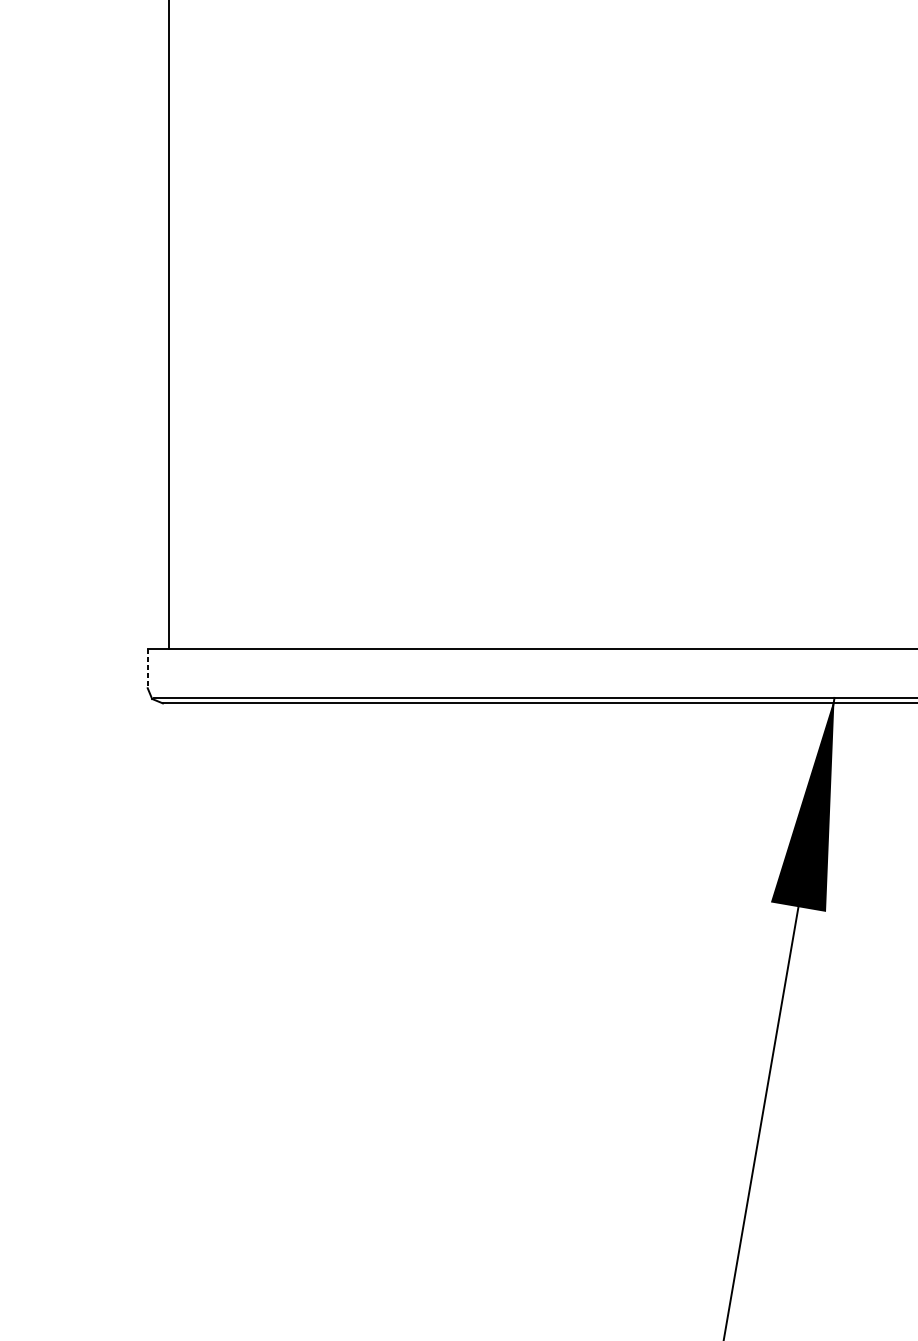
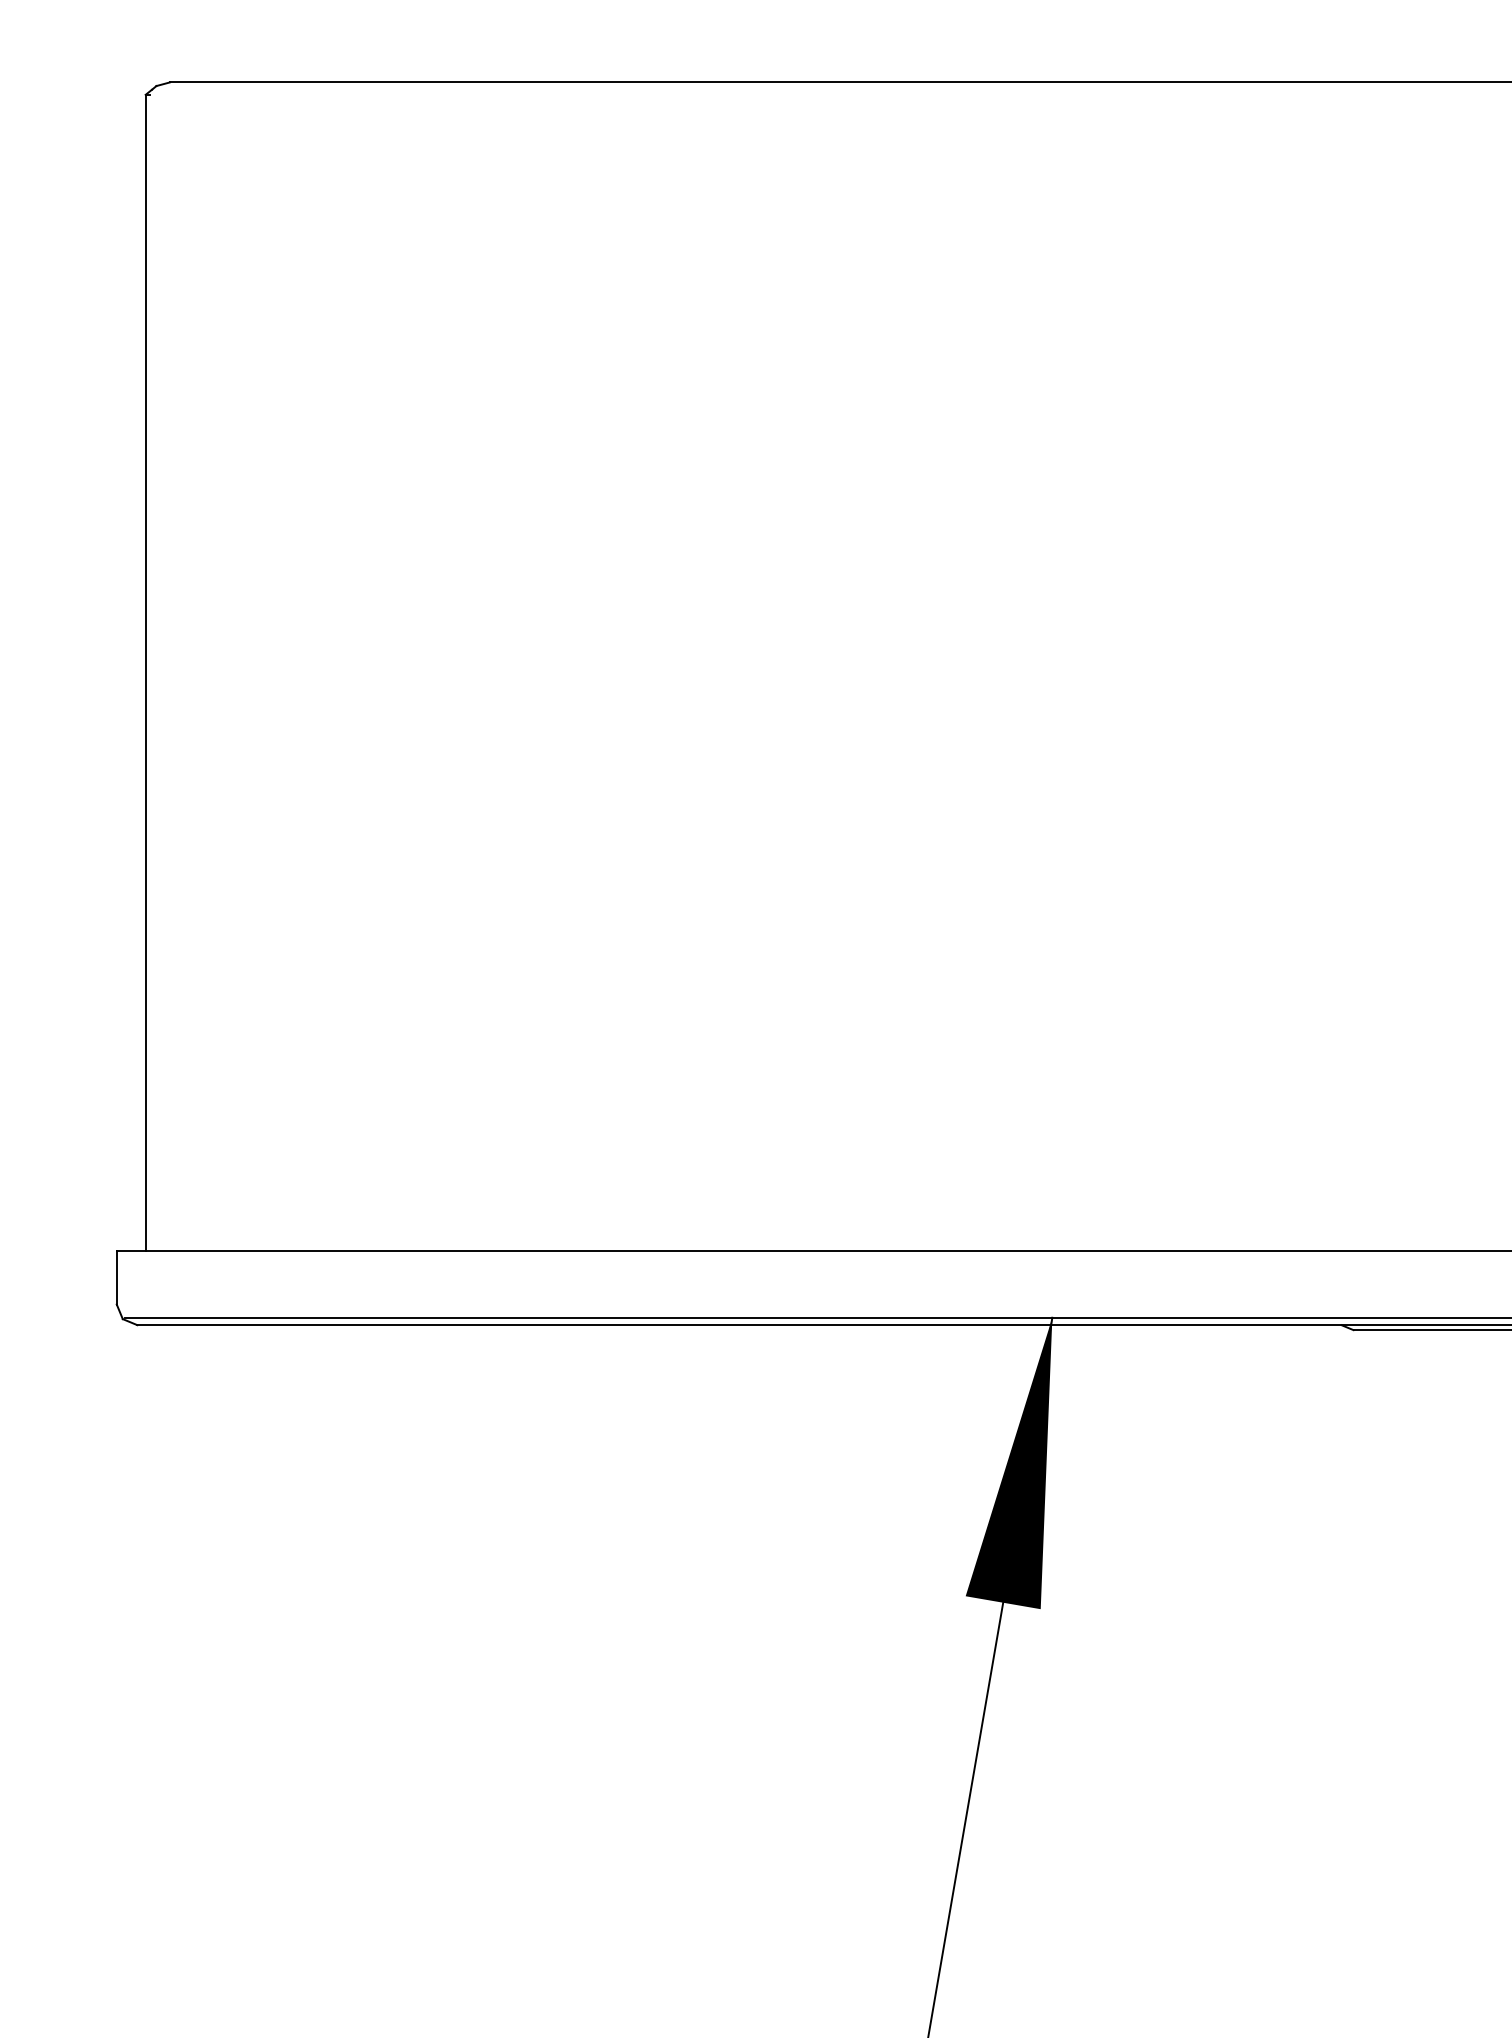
line: (147, 668) -> (116, 1277), dashed -> solid

